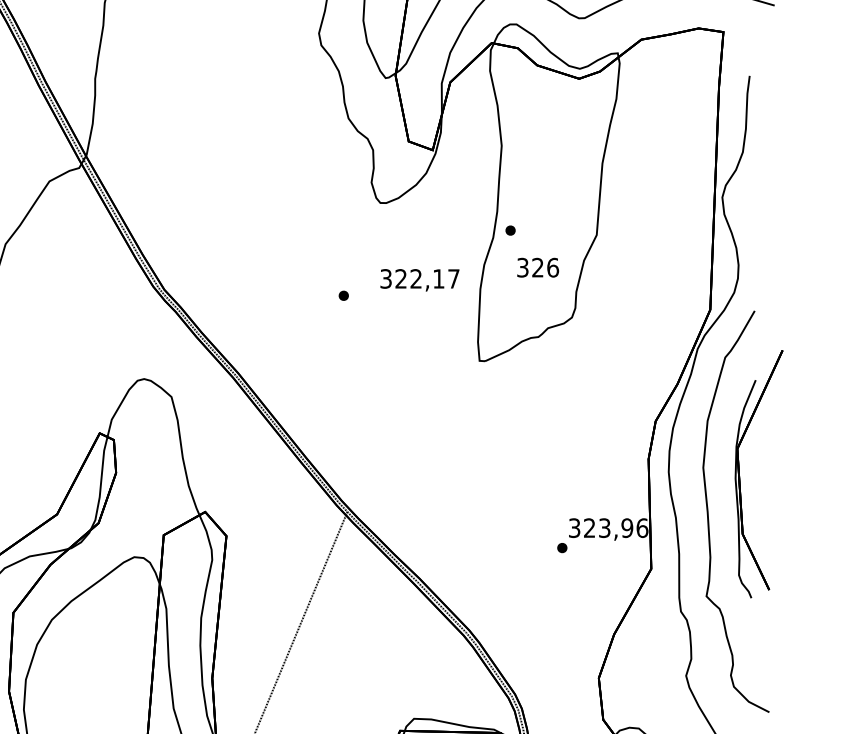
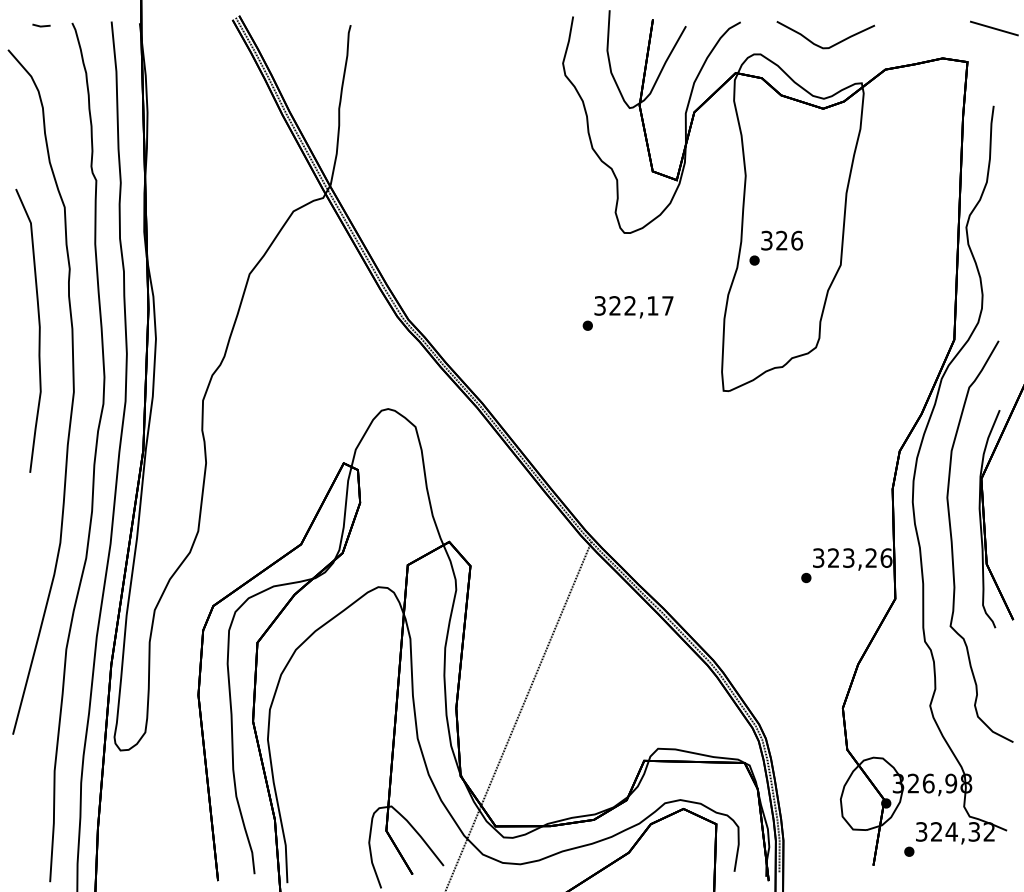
text: (538, 267) -> (782, 240), moved
text: (419, 280) -> (633, 307), moved
text: (627, 527) -> (871, 557), 323,96 -> 323,26

